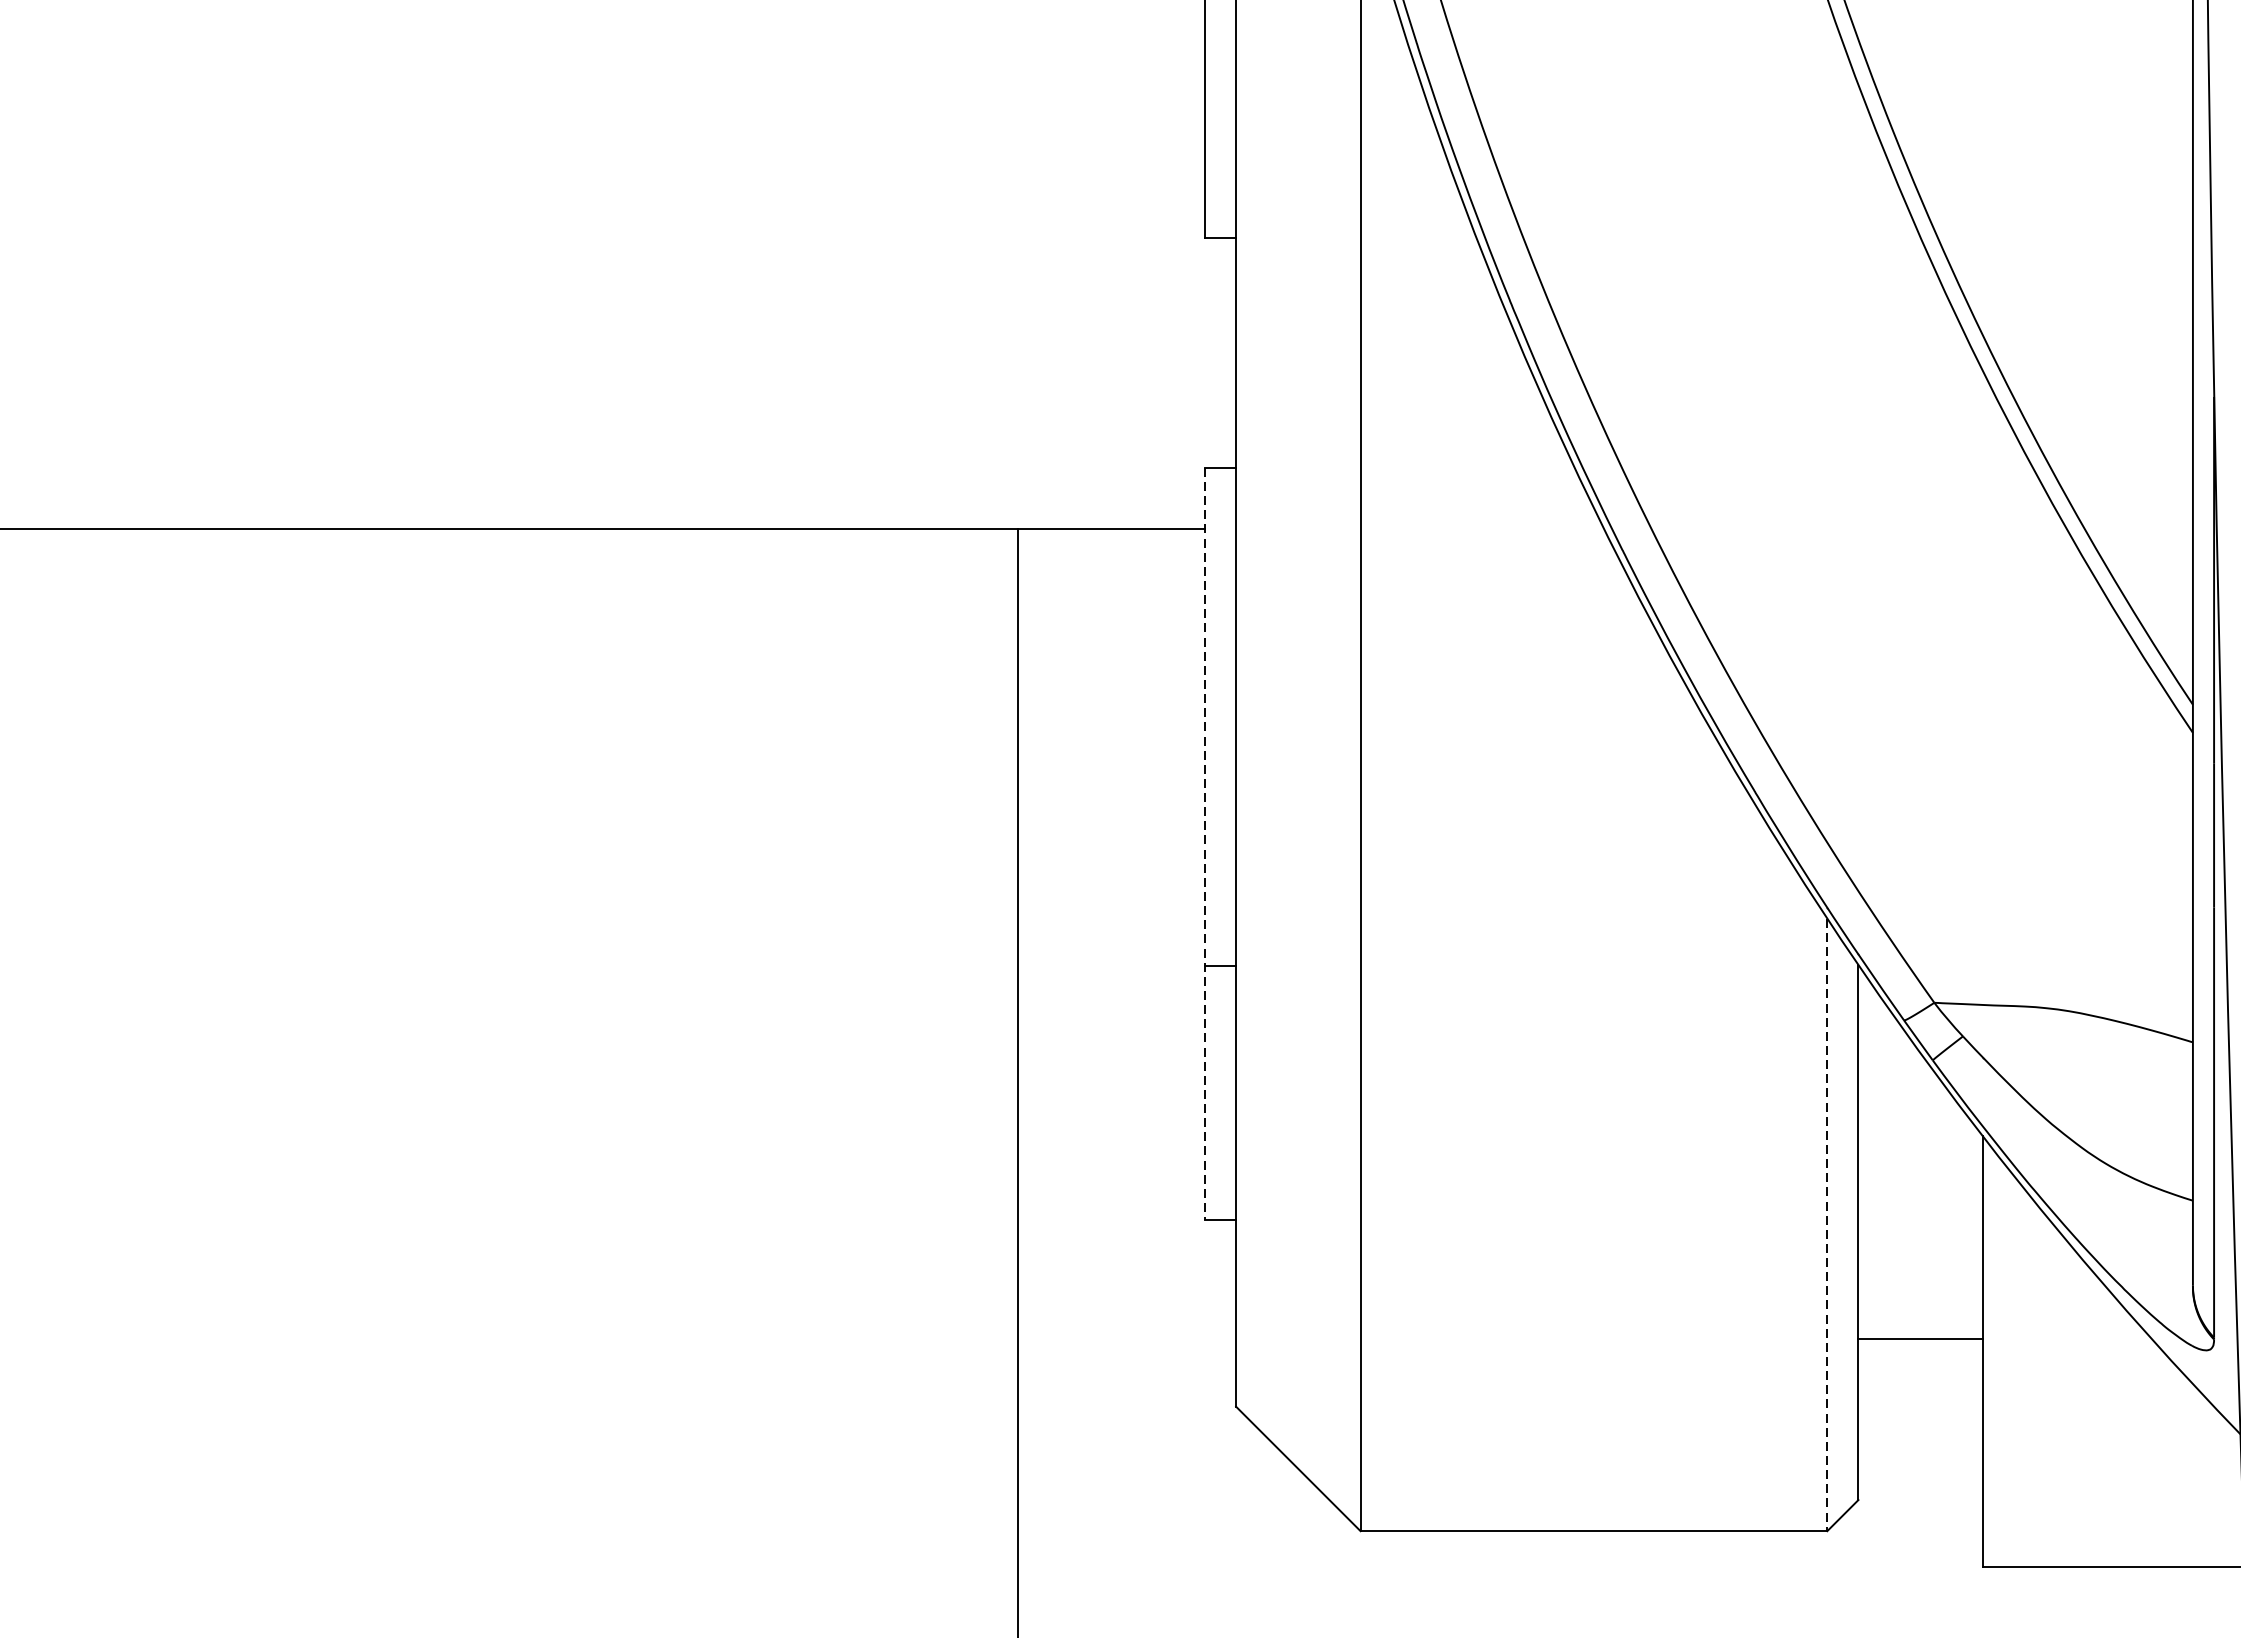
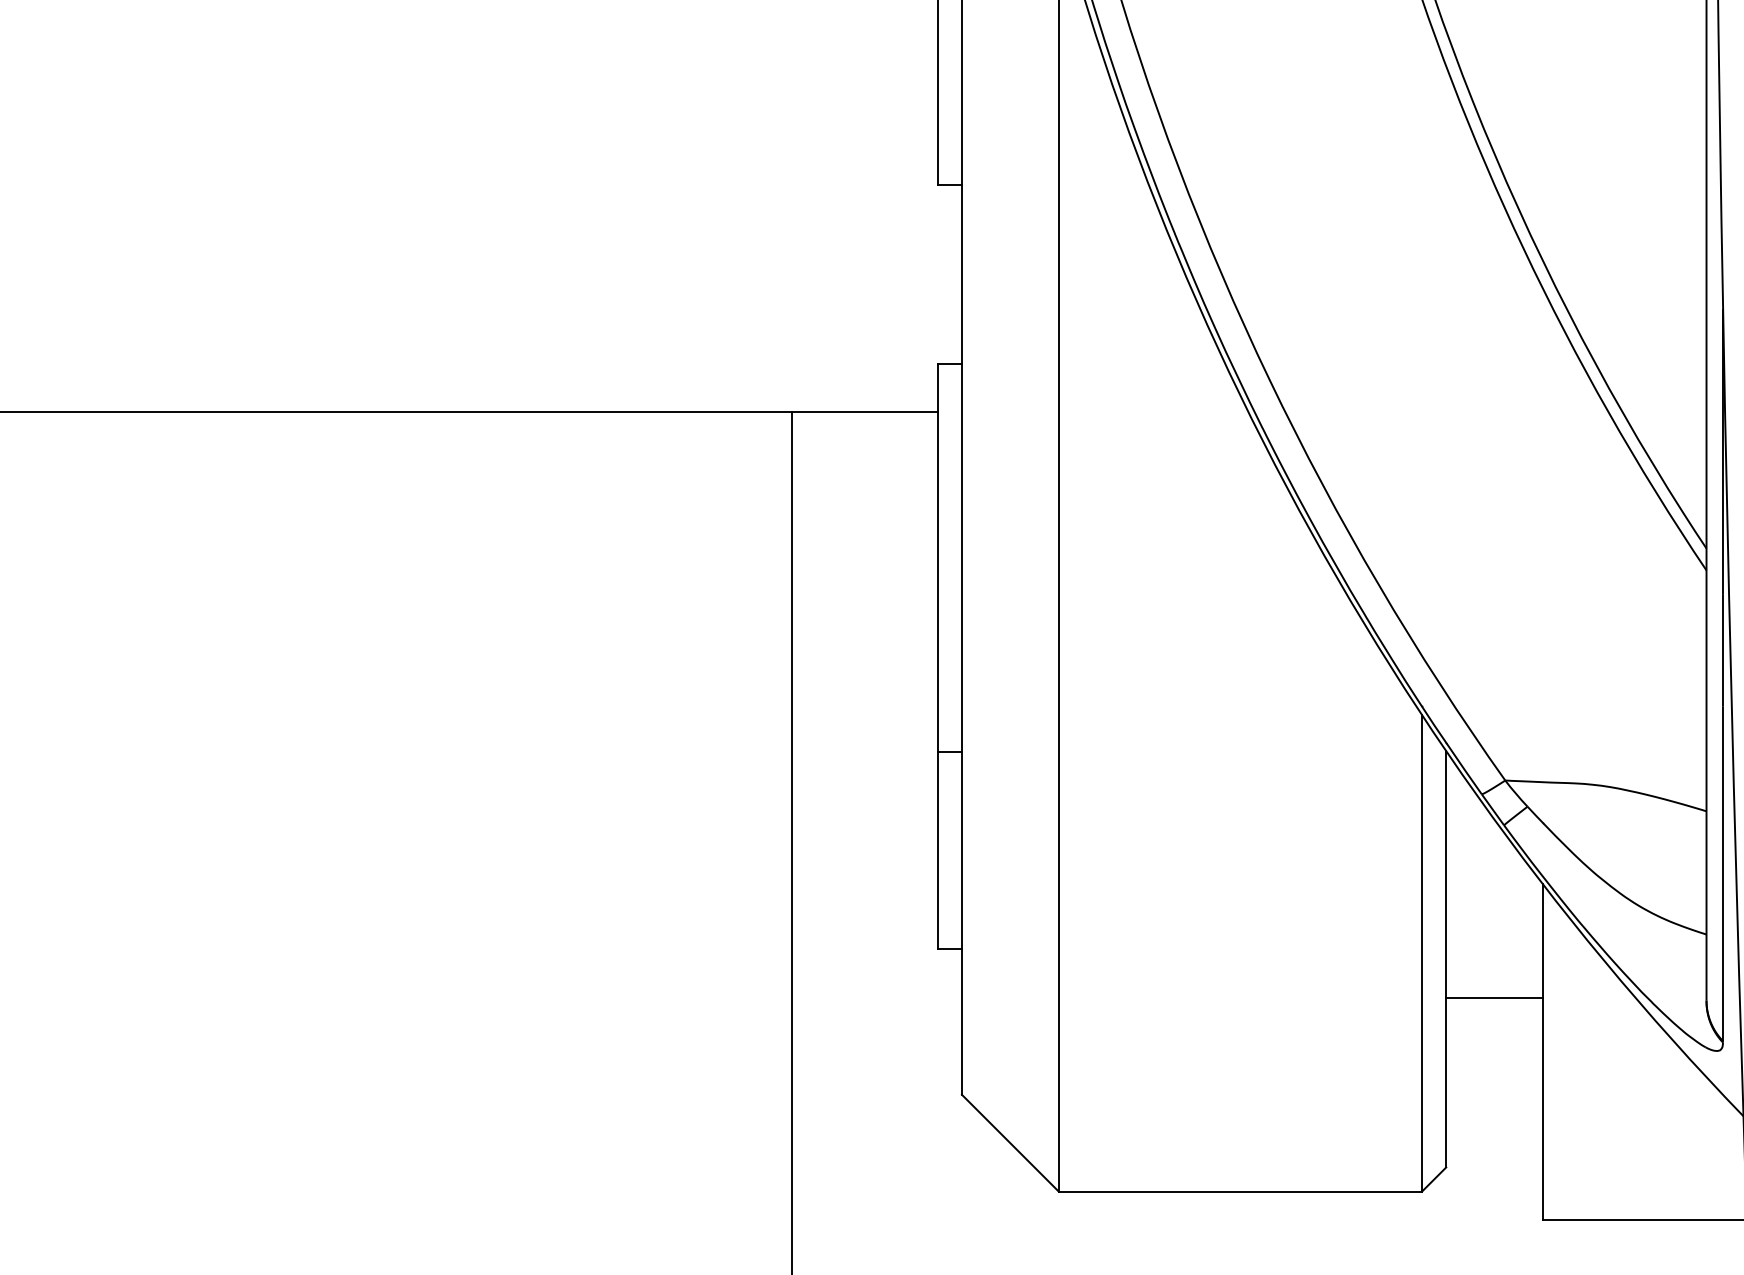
line: (1204, 844) -> (937, 657), dashed -> solid
line: (1827, 1225) -> (1422, 953), dashed -> solid
line: (1920, 1338) -> (1494, 997), moved

